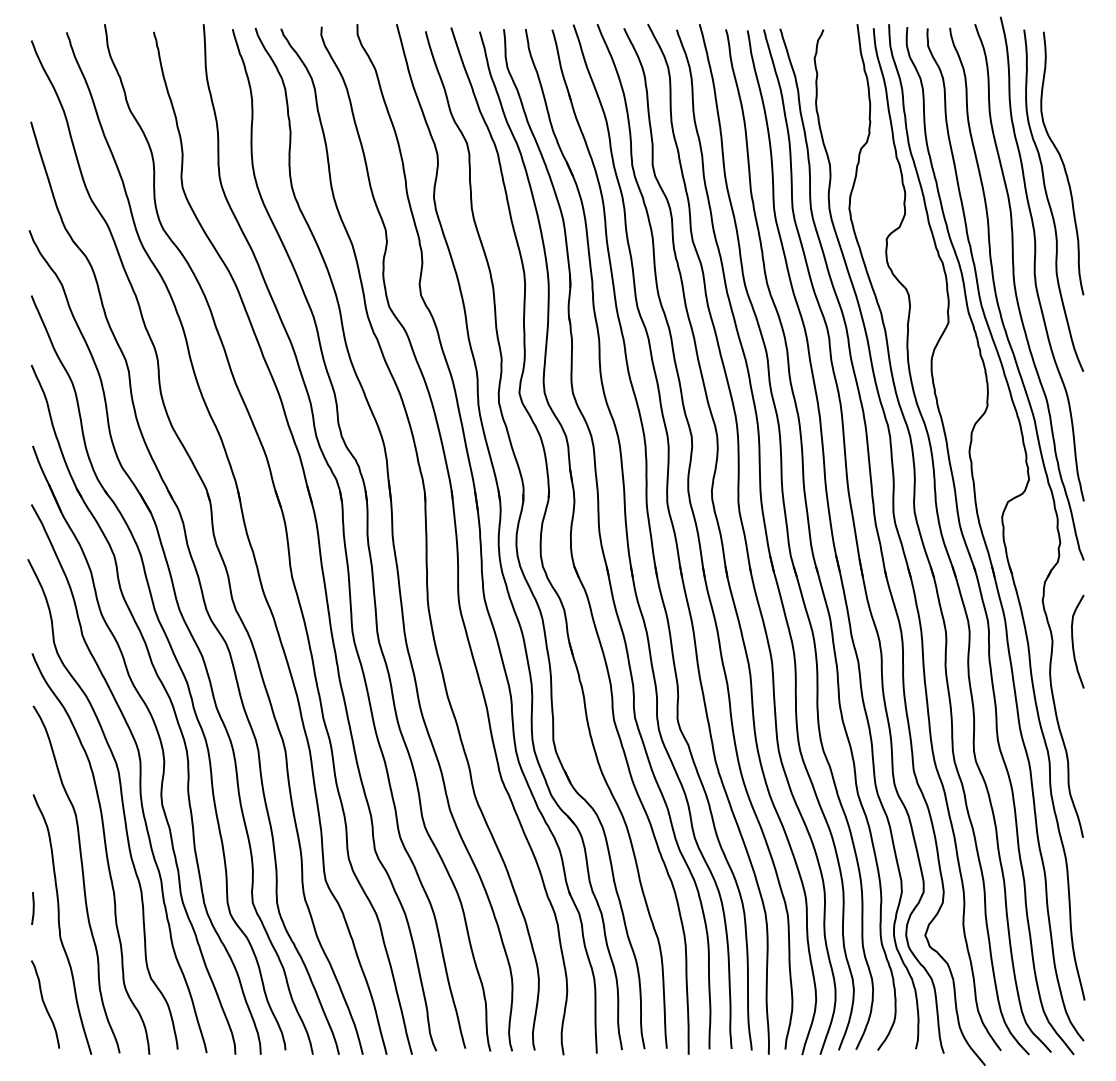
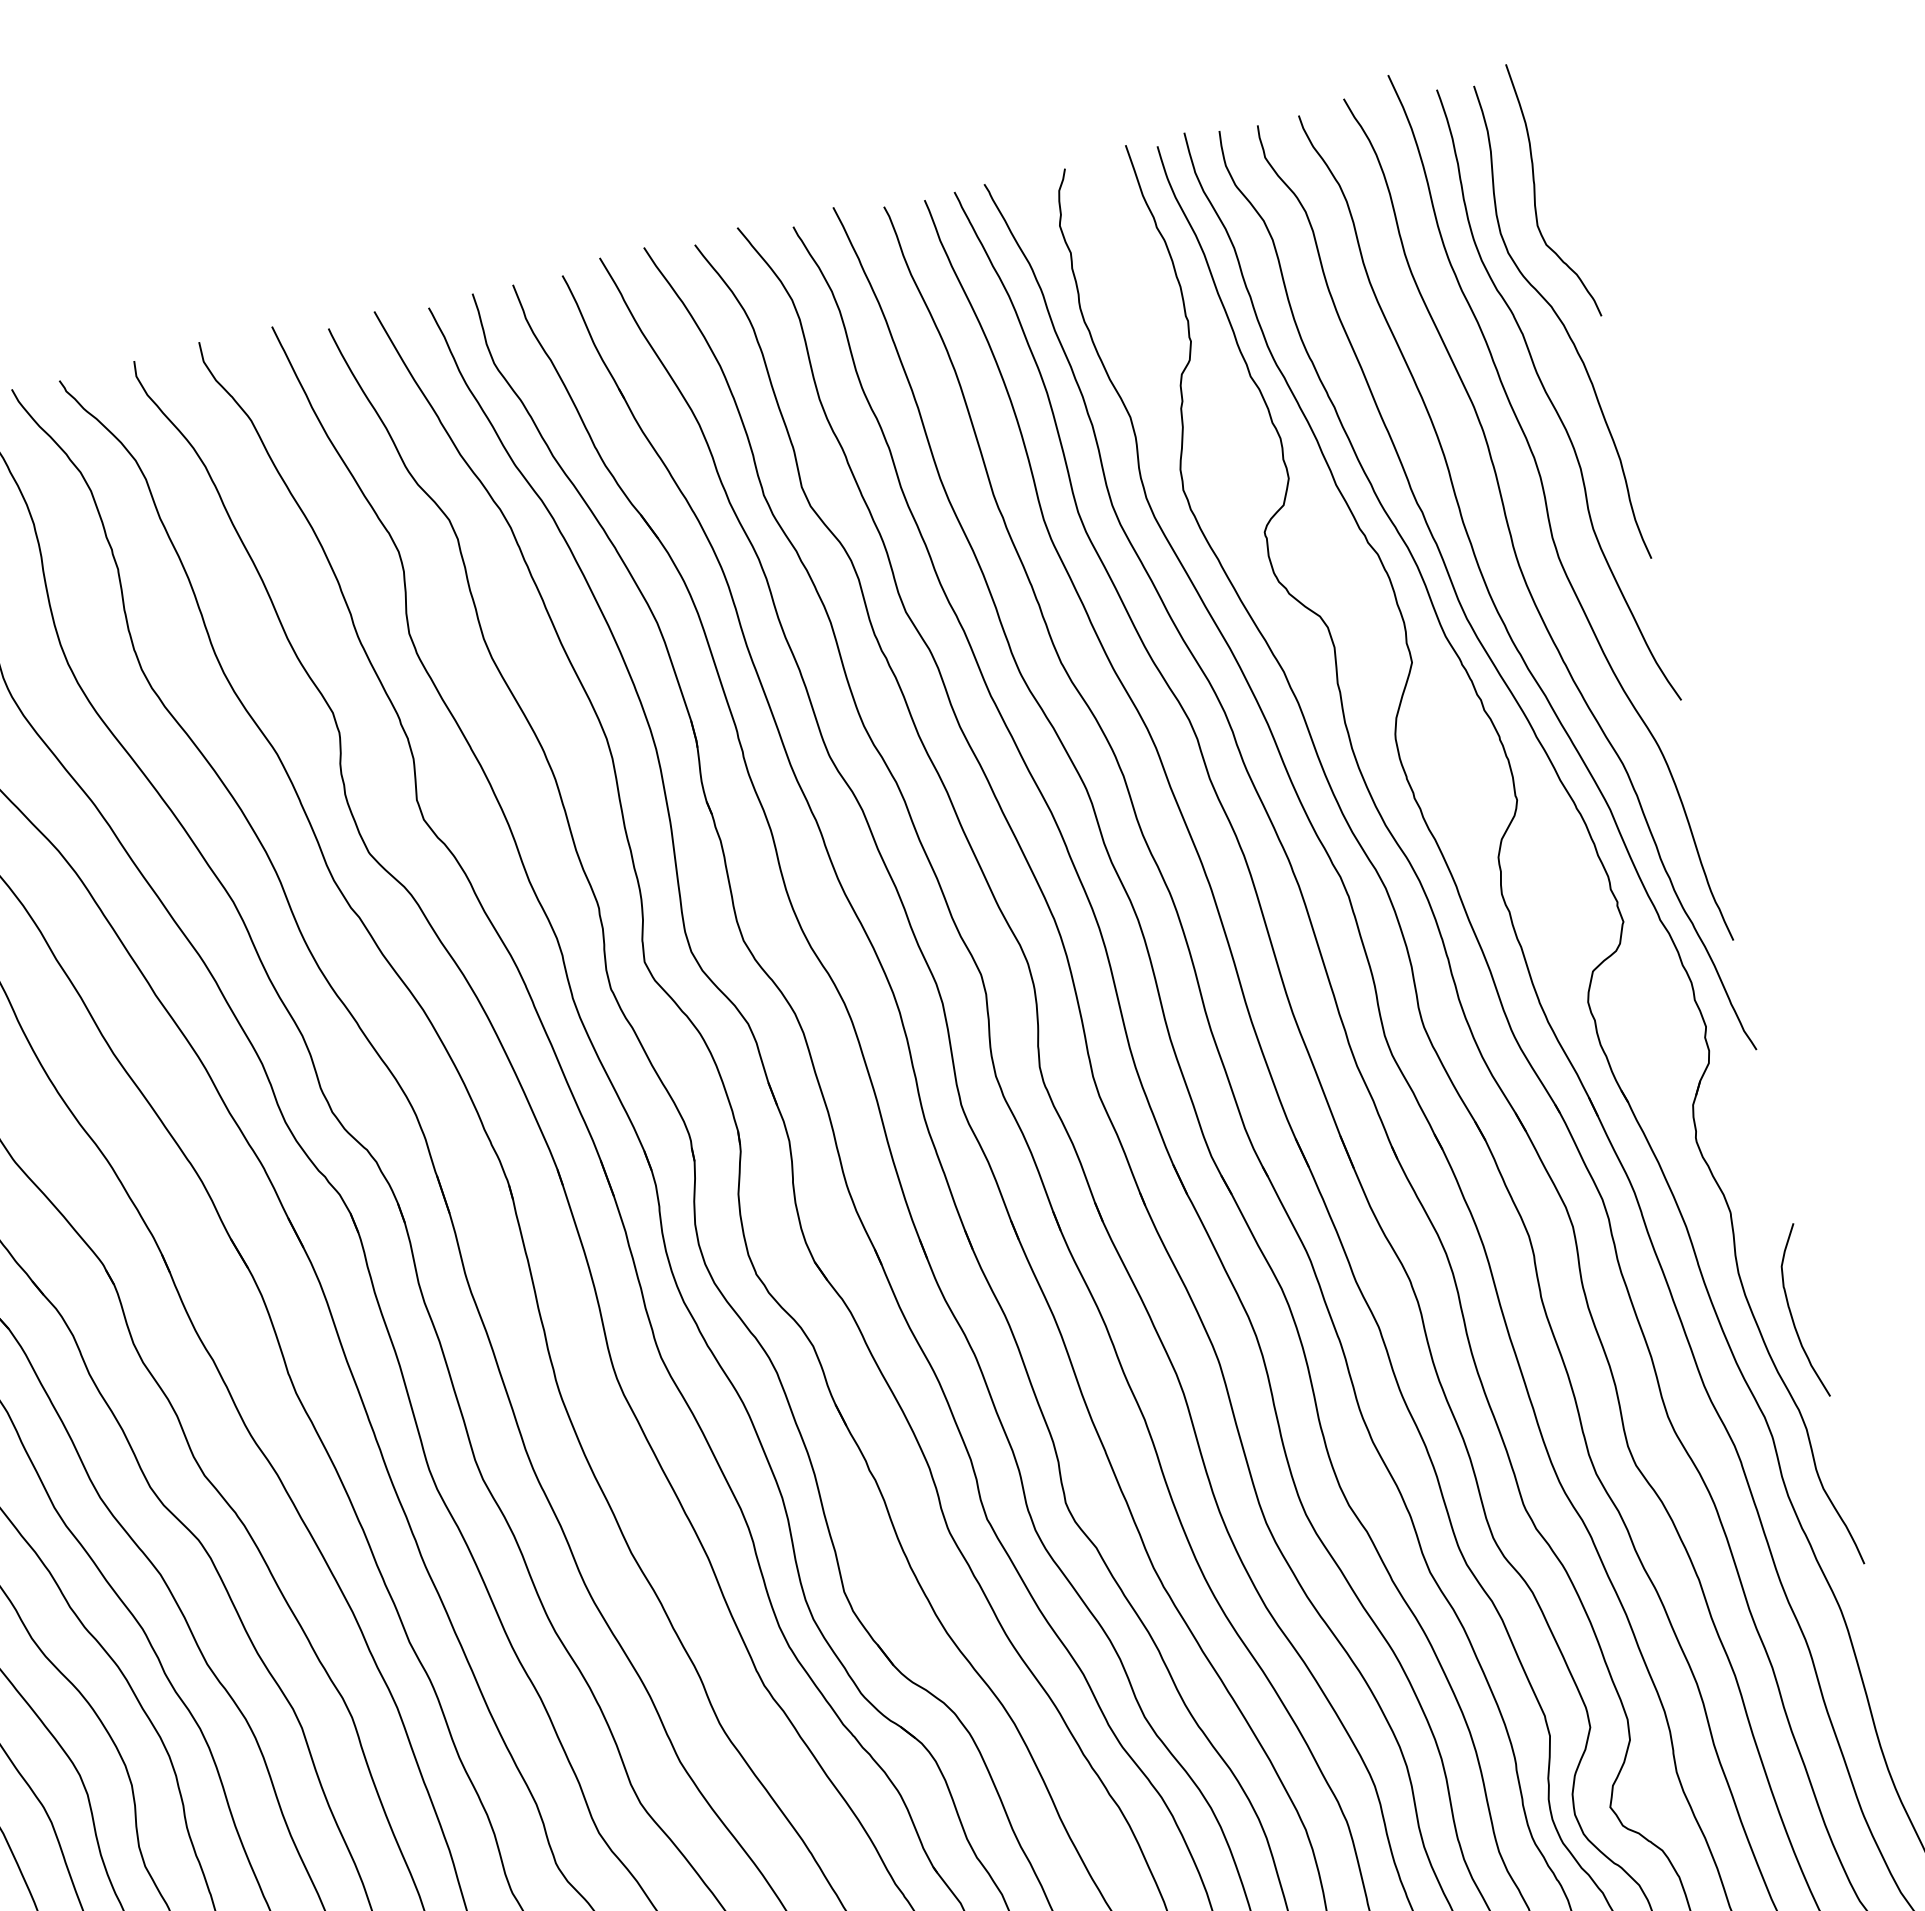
curve: (1064, 94) -> (1537, 194), added
curve: (1073, 641) -> (1792, 1313), moved

